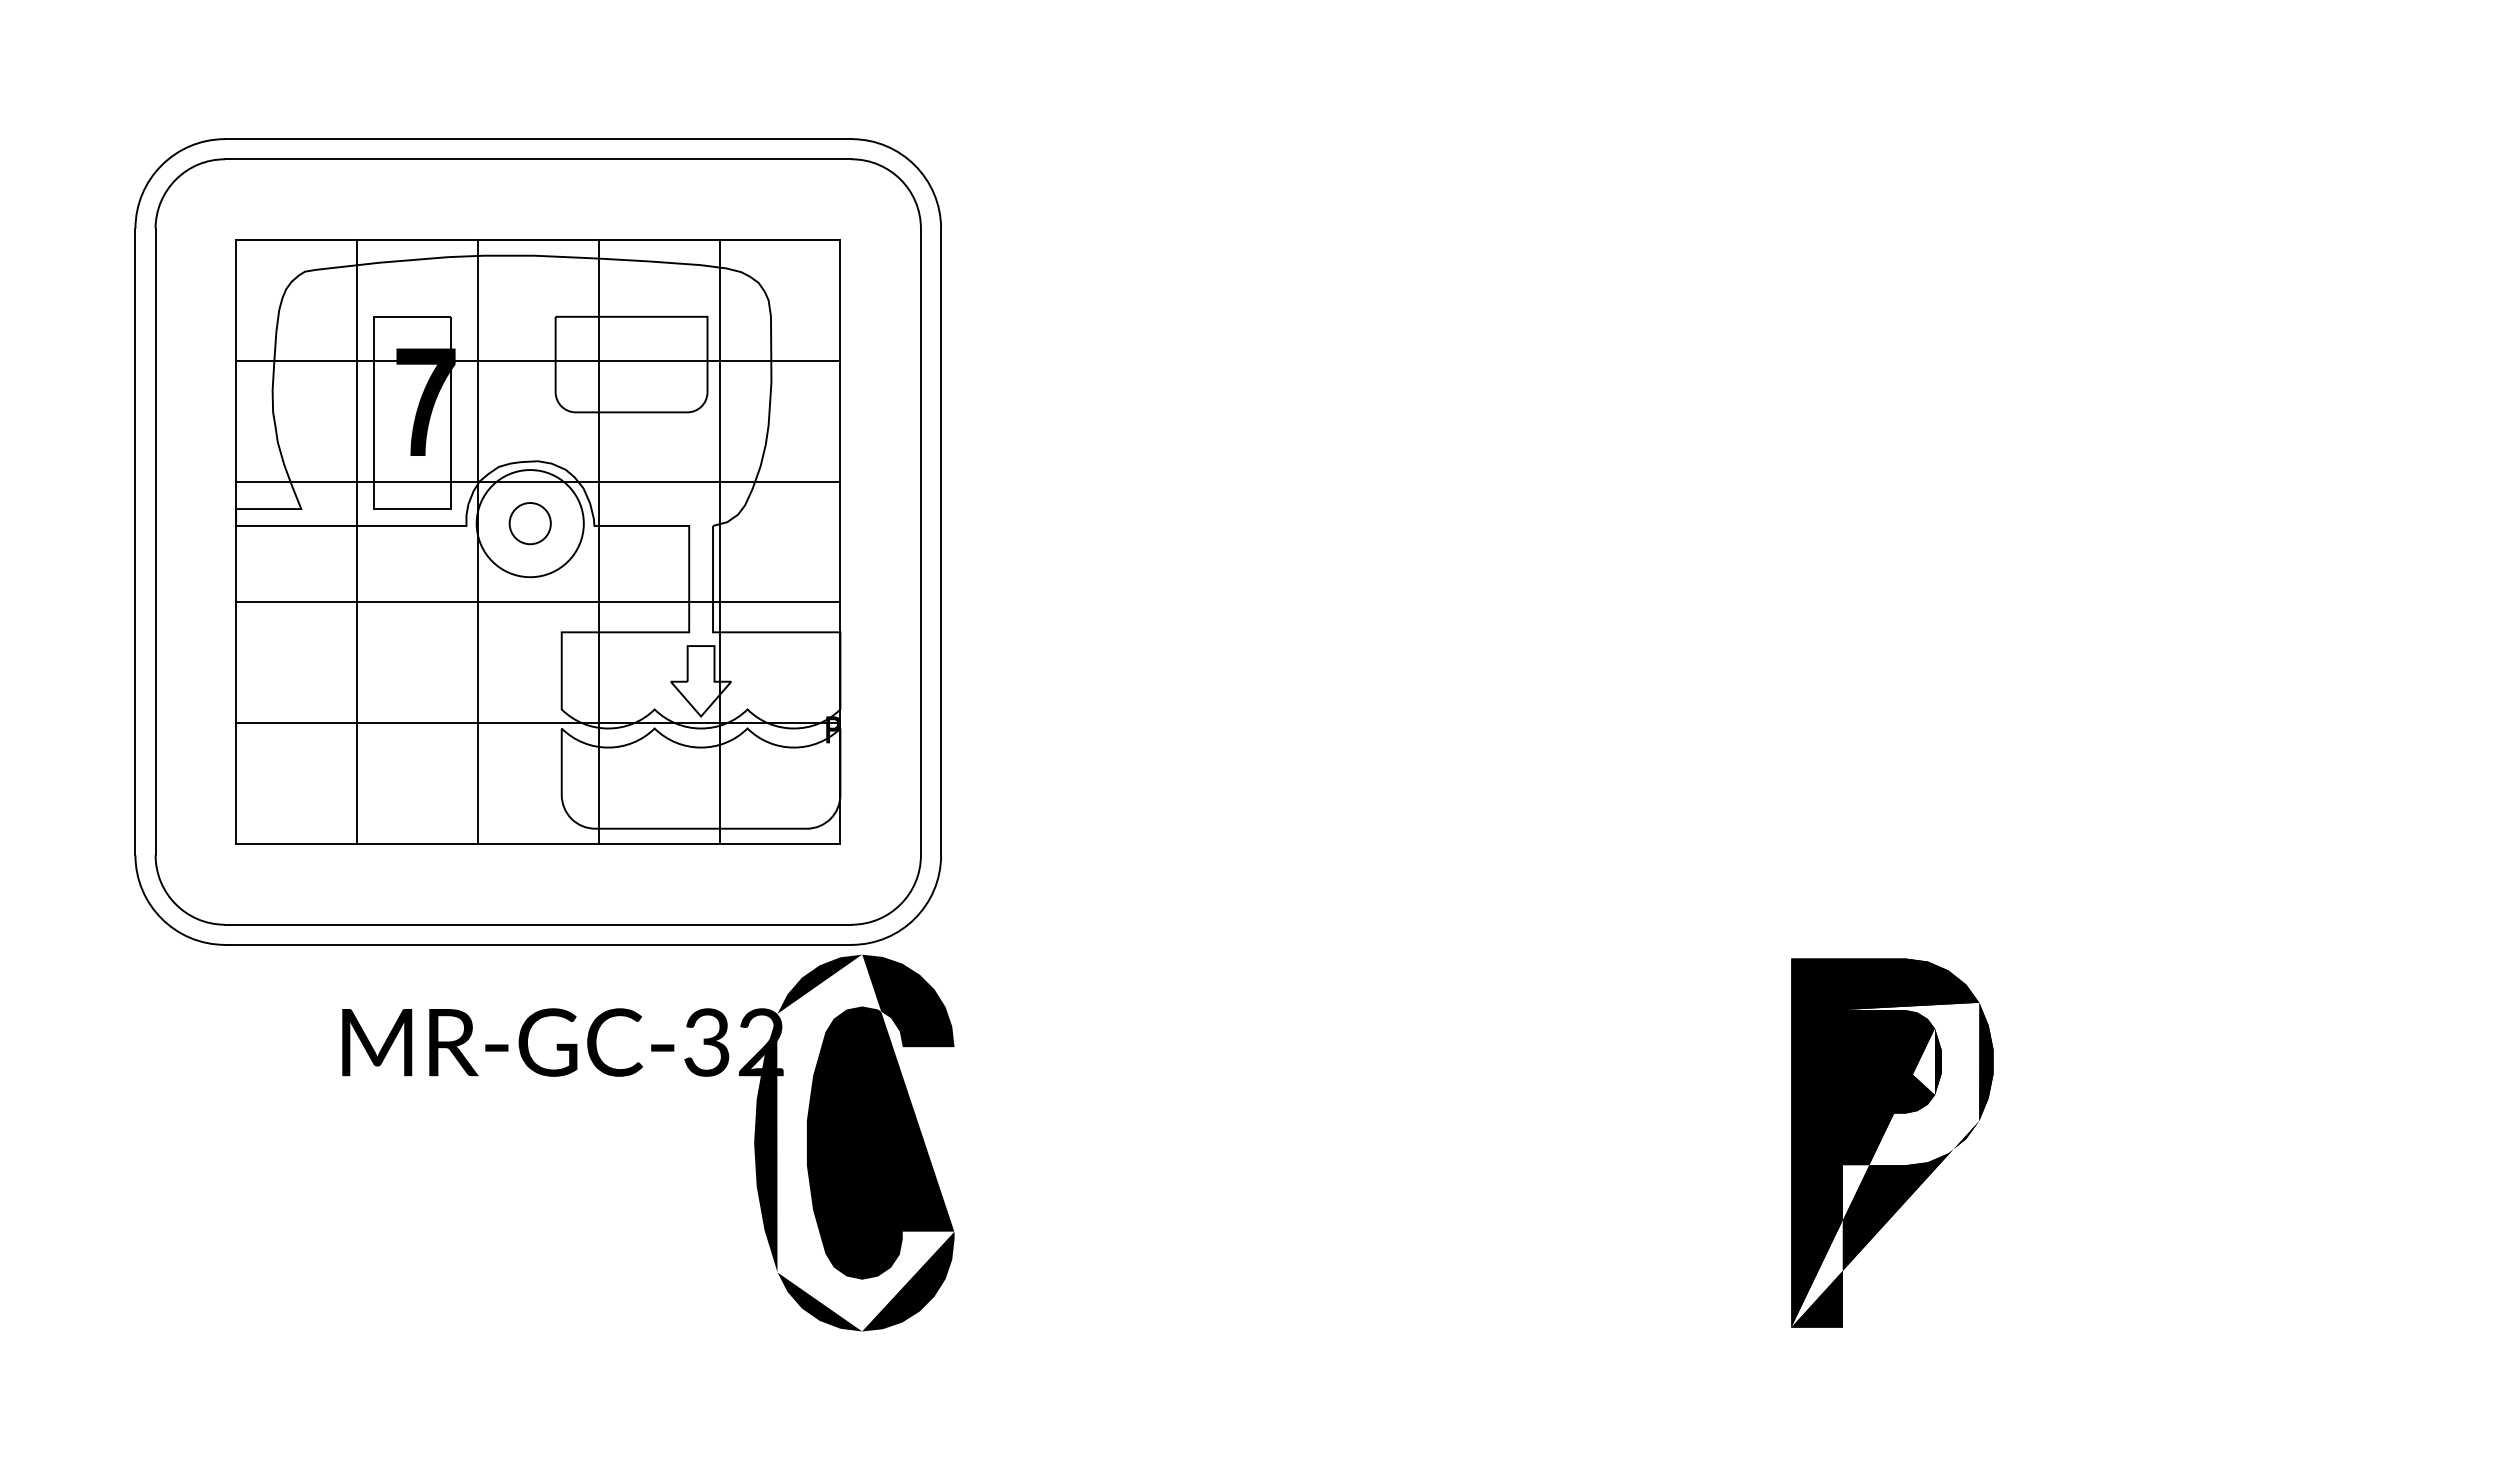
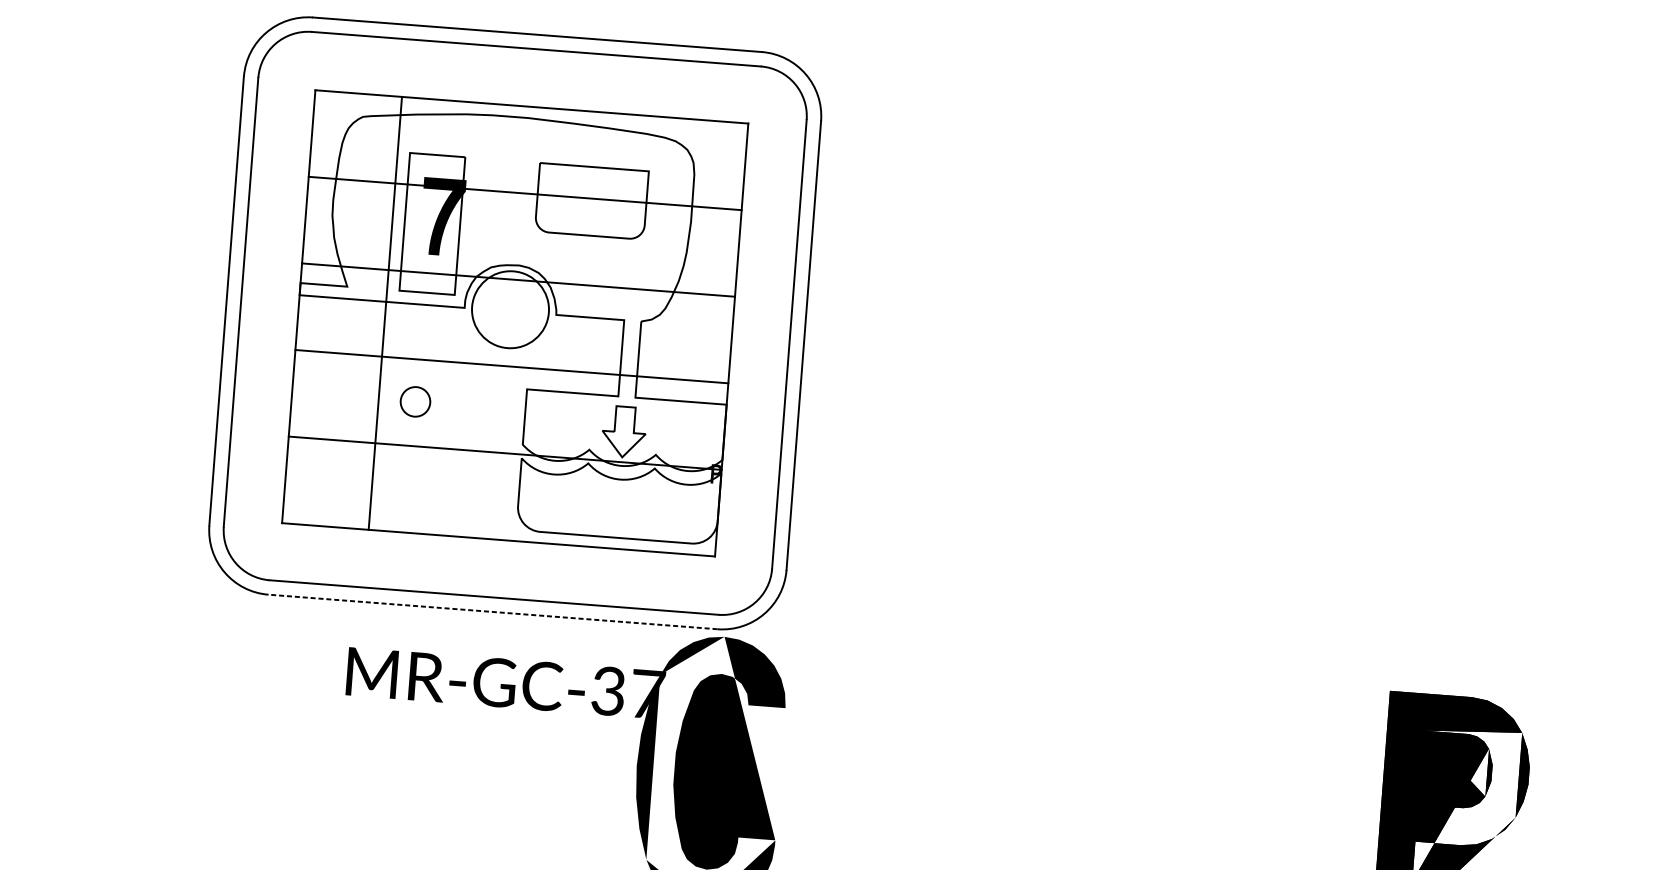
circle: (529, 523) -> (414, 401), moved
line: (477, 541) -> (471, 319), removed
line: (598, 541) -> (558, 326), removed
line: (719, 541) -> (645, 332), removed
line: (537, 944) -> (492, 611), solid -> dashed
text: (761, 1042) -> (647, 694), MR-GC-32 -> MR-GC-37

